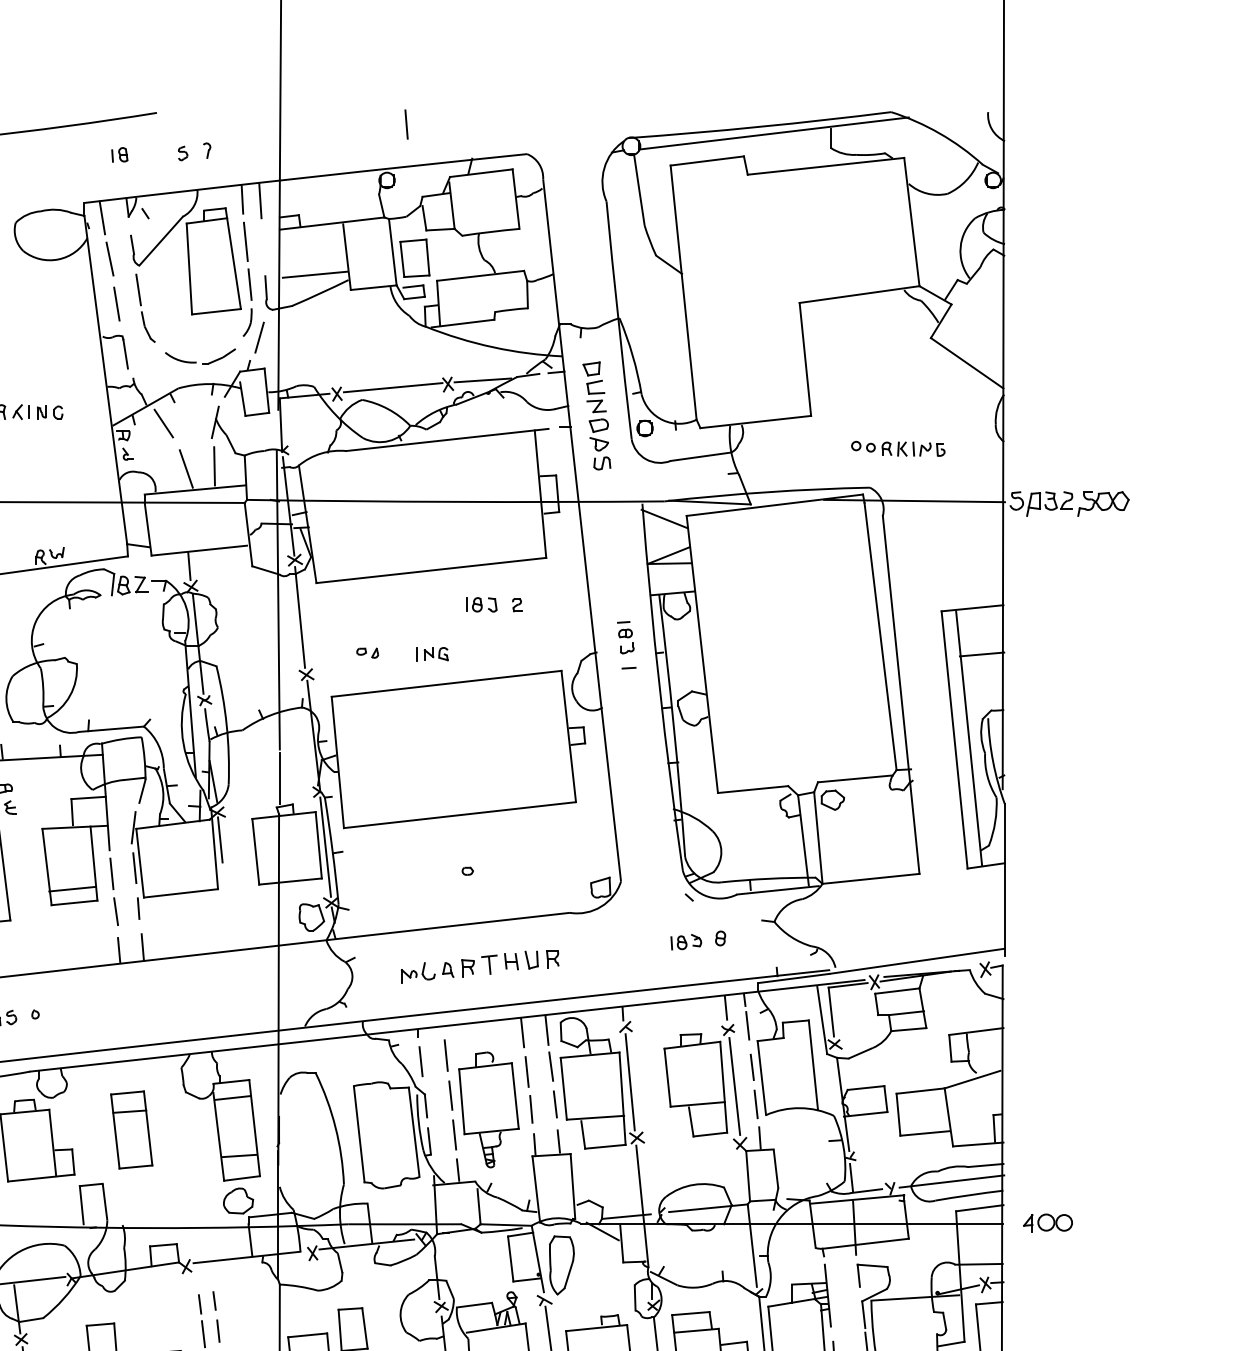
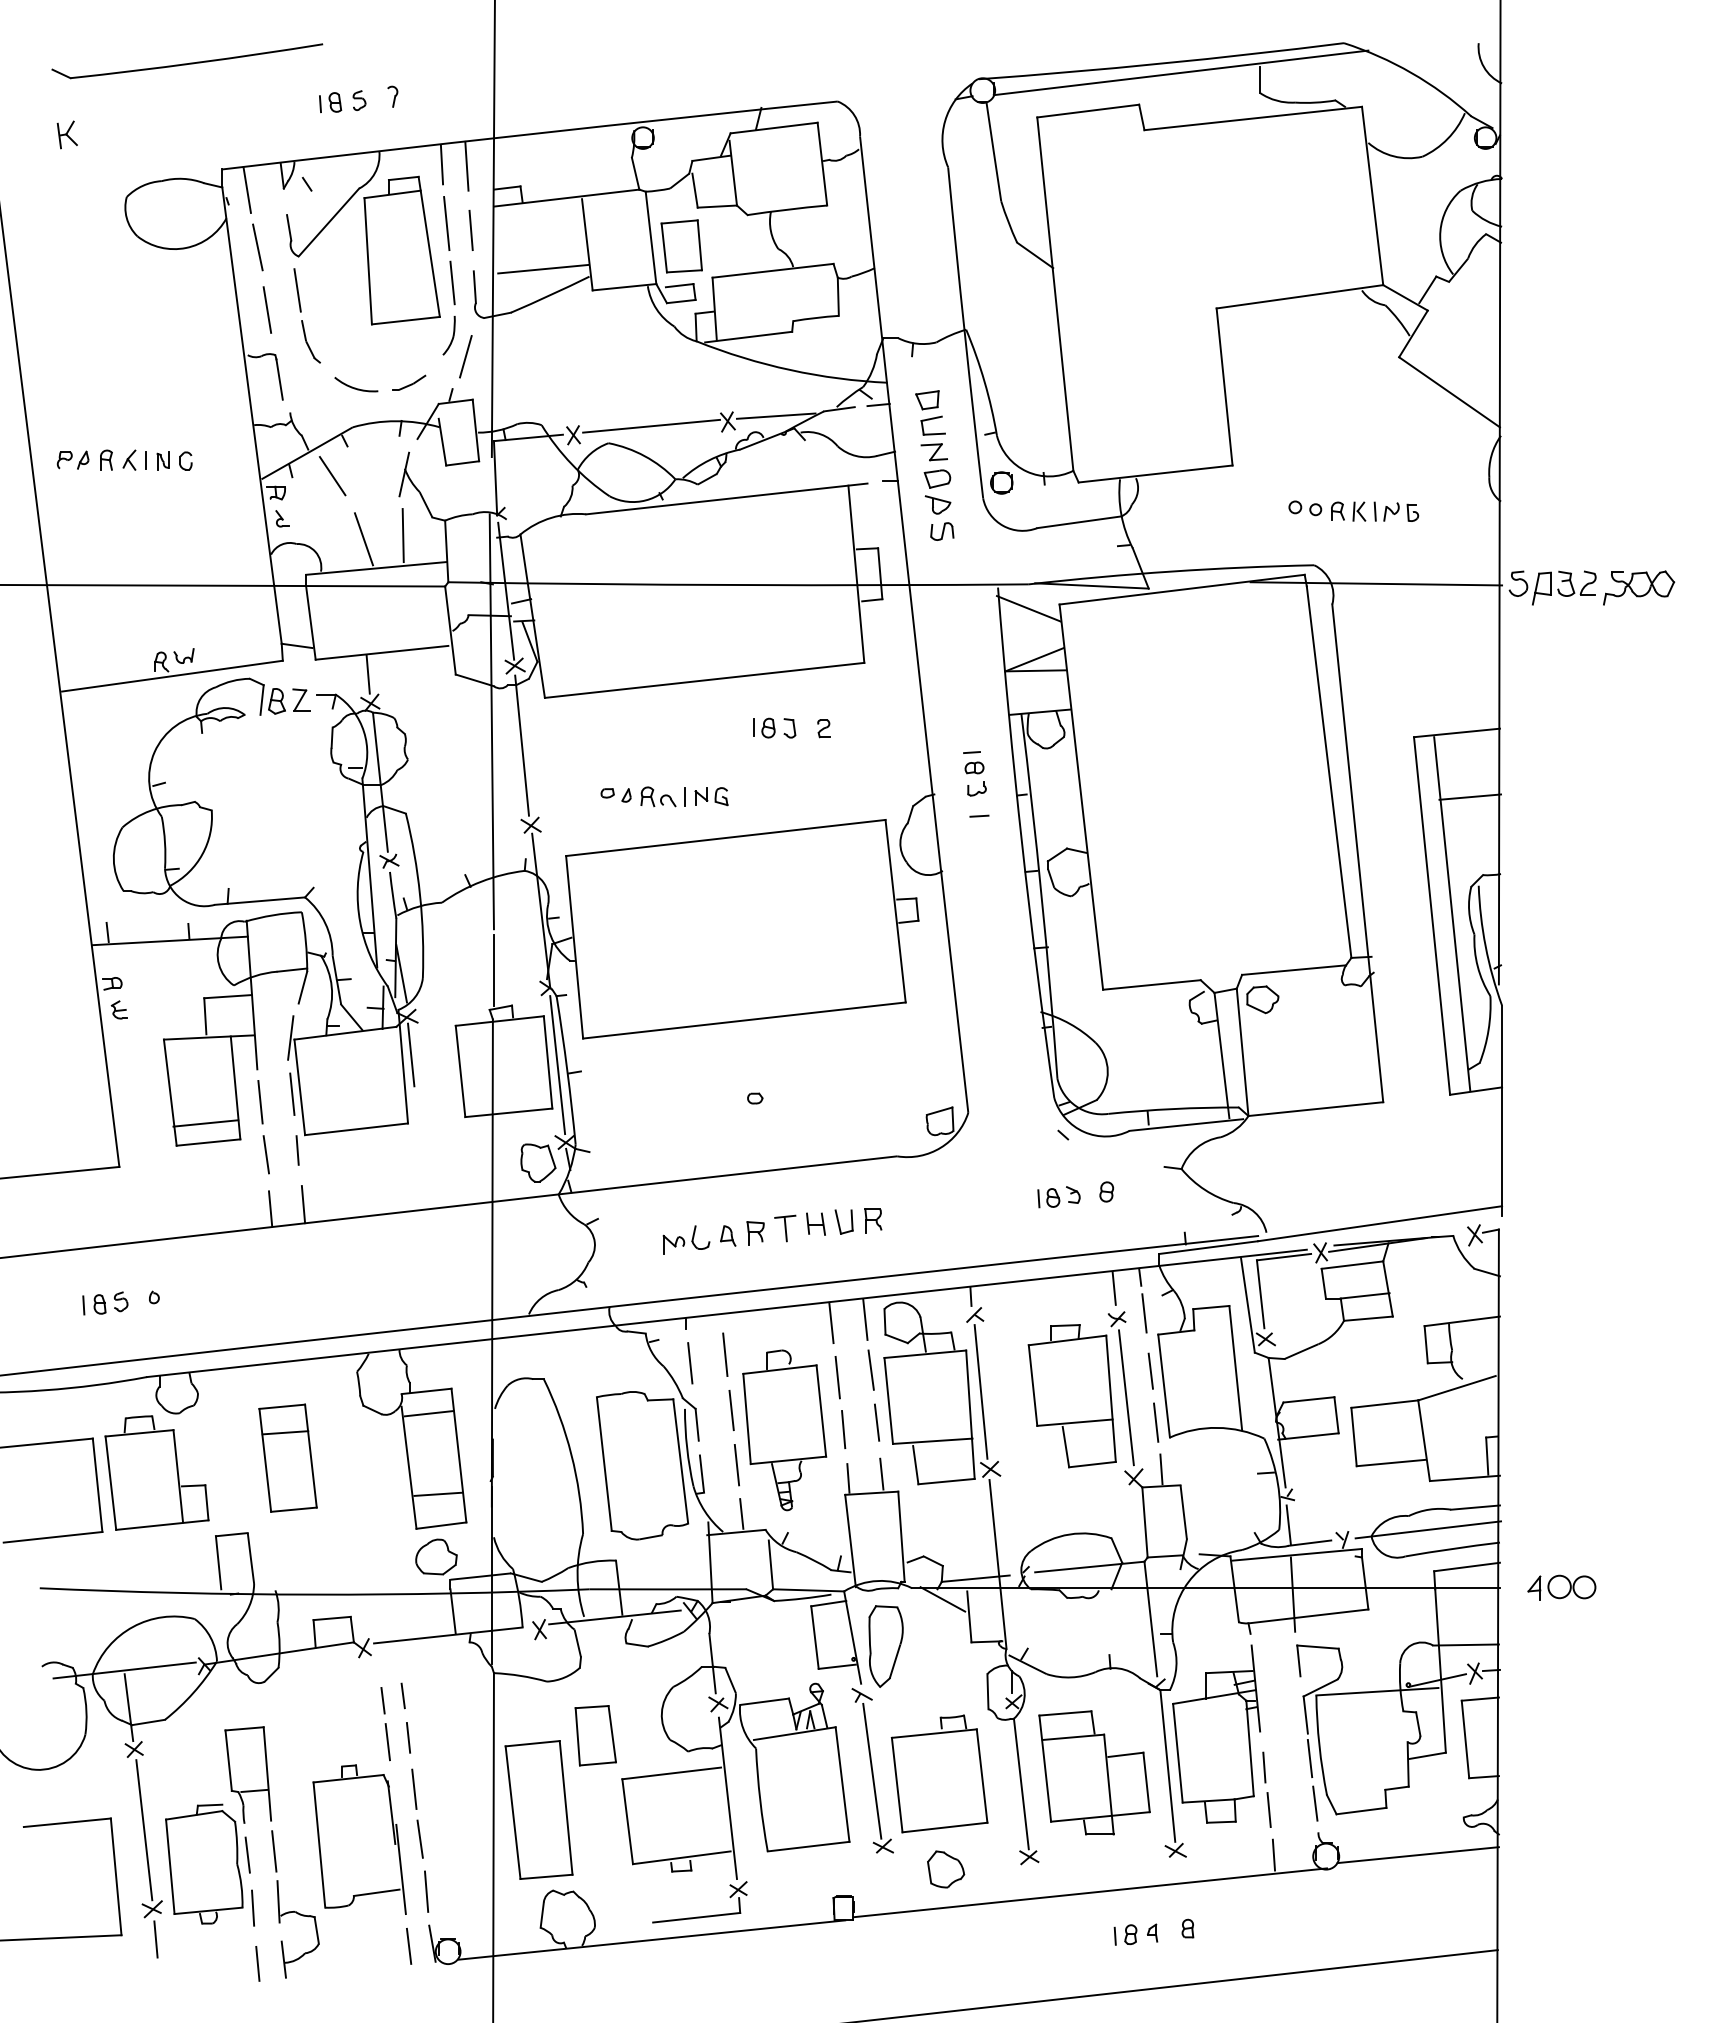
line: (406, 123) -> (470, 229), moved
part: (119, 154) -> (330, 102), moved
part: (219, 356) -> (409, 382), size x0.71
part: (398, 654) -> (658, 796), added

